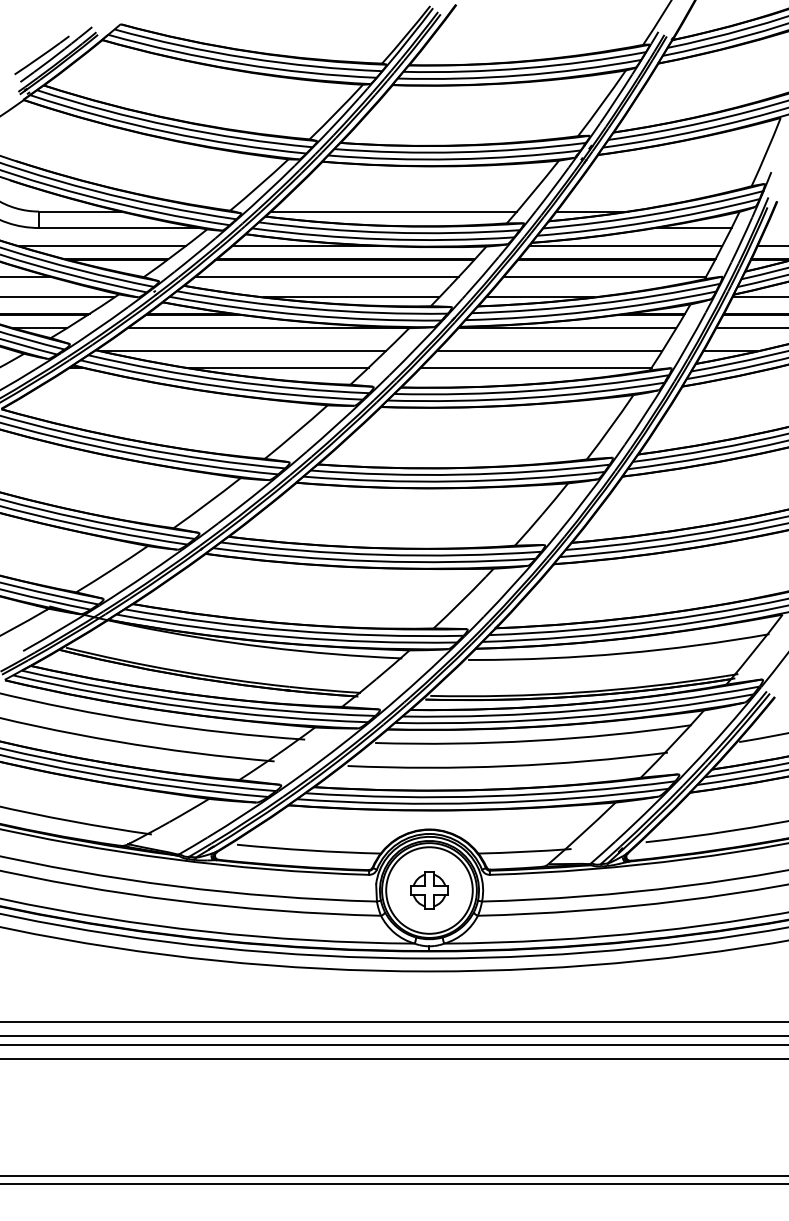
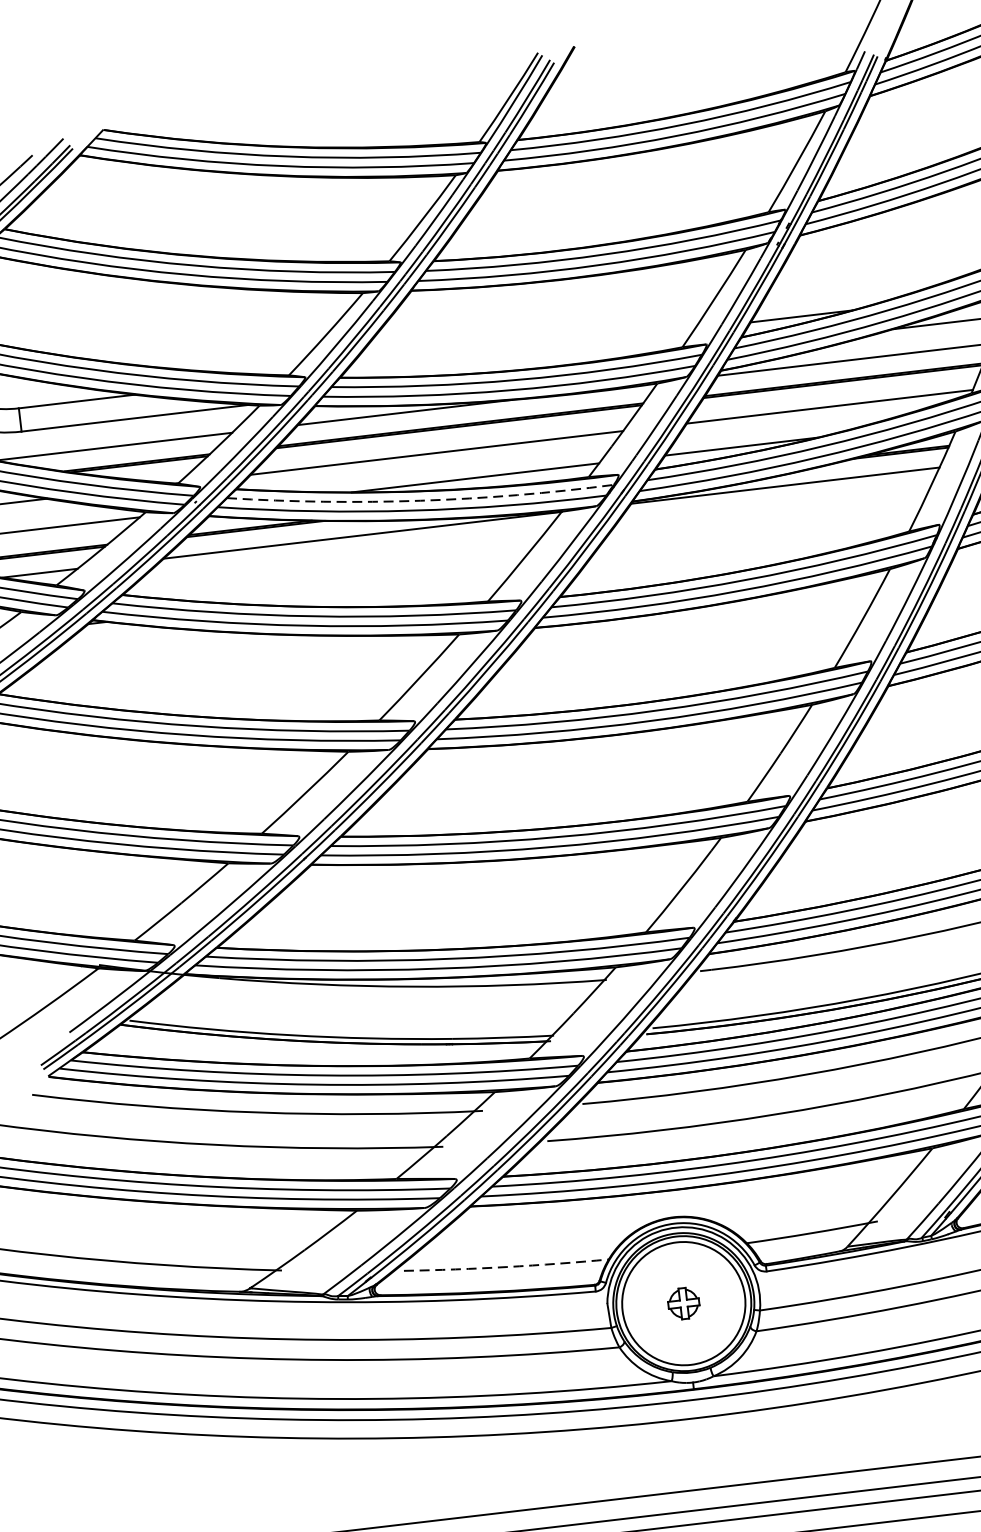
line: (393, 211) -> (520, 349), removed
arc: (311, 308) -> (420, 500), solid -> dashed
line: (243, 351) -> (331, 572), removed
line: (549, 351) -> (763, 521), removed
line: (276, 367) -> (380, 589), removed
line: (535, 367) -> (746, 546), removed
arc: (309, 850) -> (507, 1266), solid -> dashed
part: (429, 890) -> (683, 1303), size x0.6

